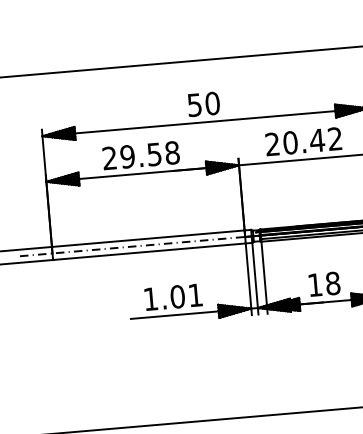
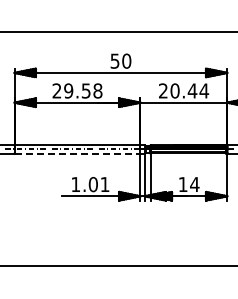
text: (335, 138) -> (204, 90), 20.42 -> 20.44
line: (149, 251) -> (77, 153), solid -> dashed
text: (332, 283) -> (194, 184), 18 -> 14

